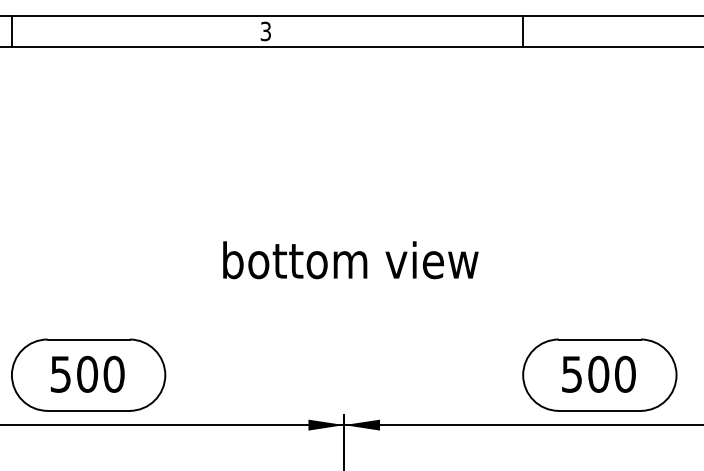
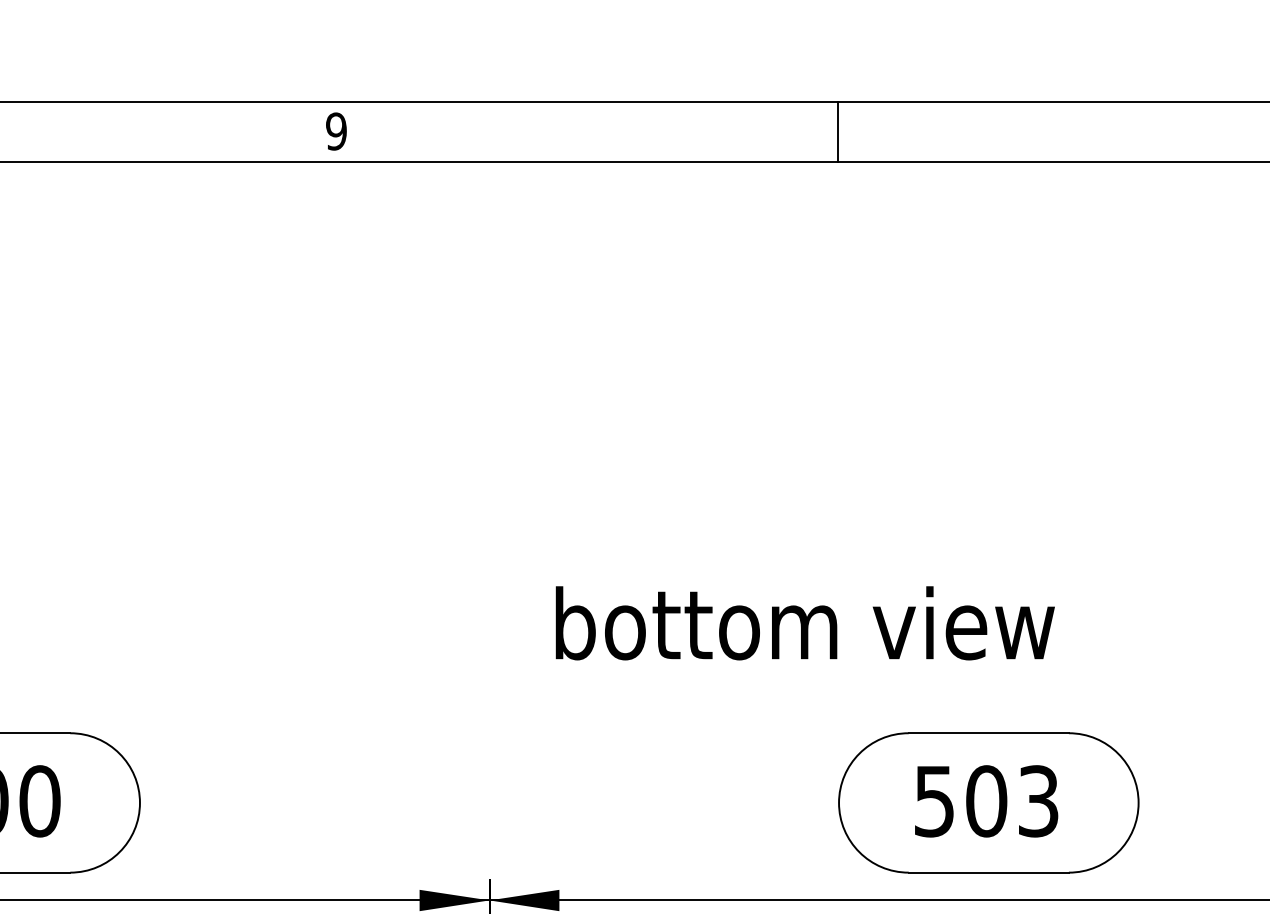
text: (265, 31) -> (335, 131), 3 -> 9
text: (350, 260) -> (804, 623), moved
text: (625, 373) -> (1038, 799), 500 -> 503

